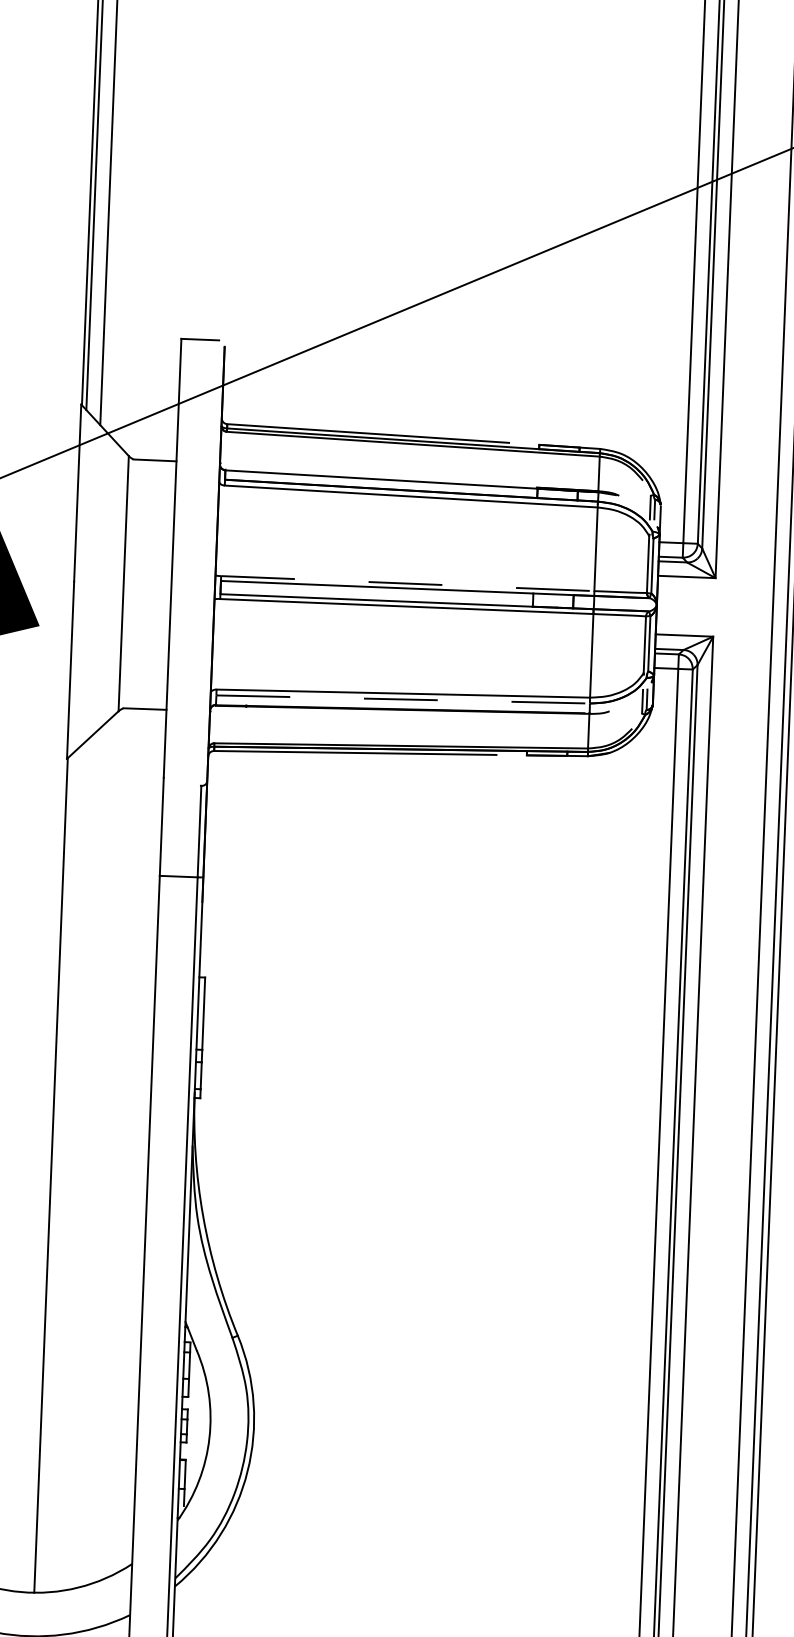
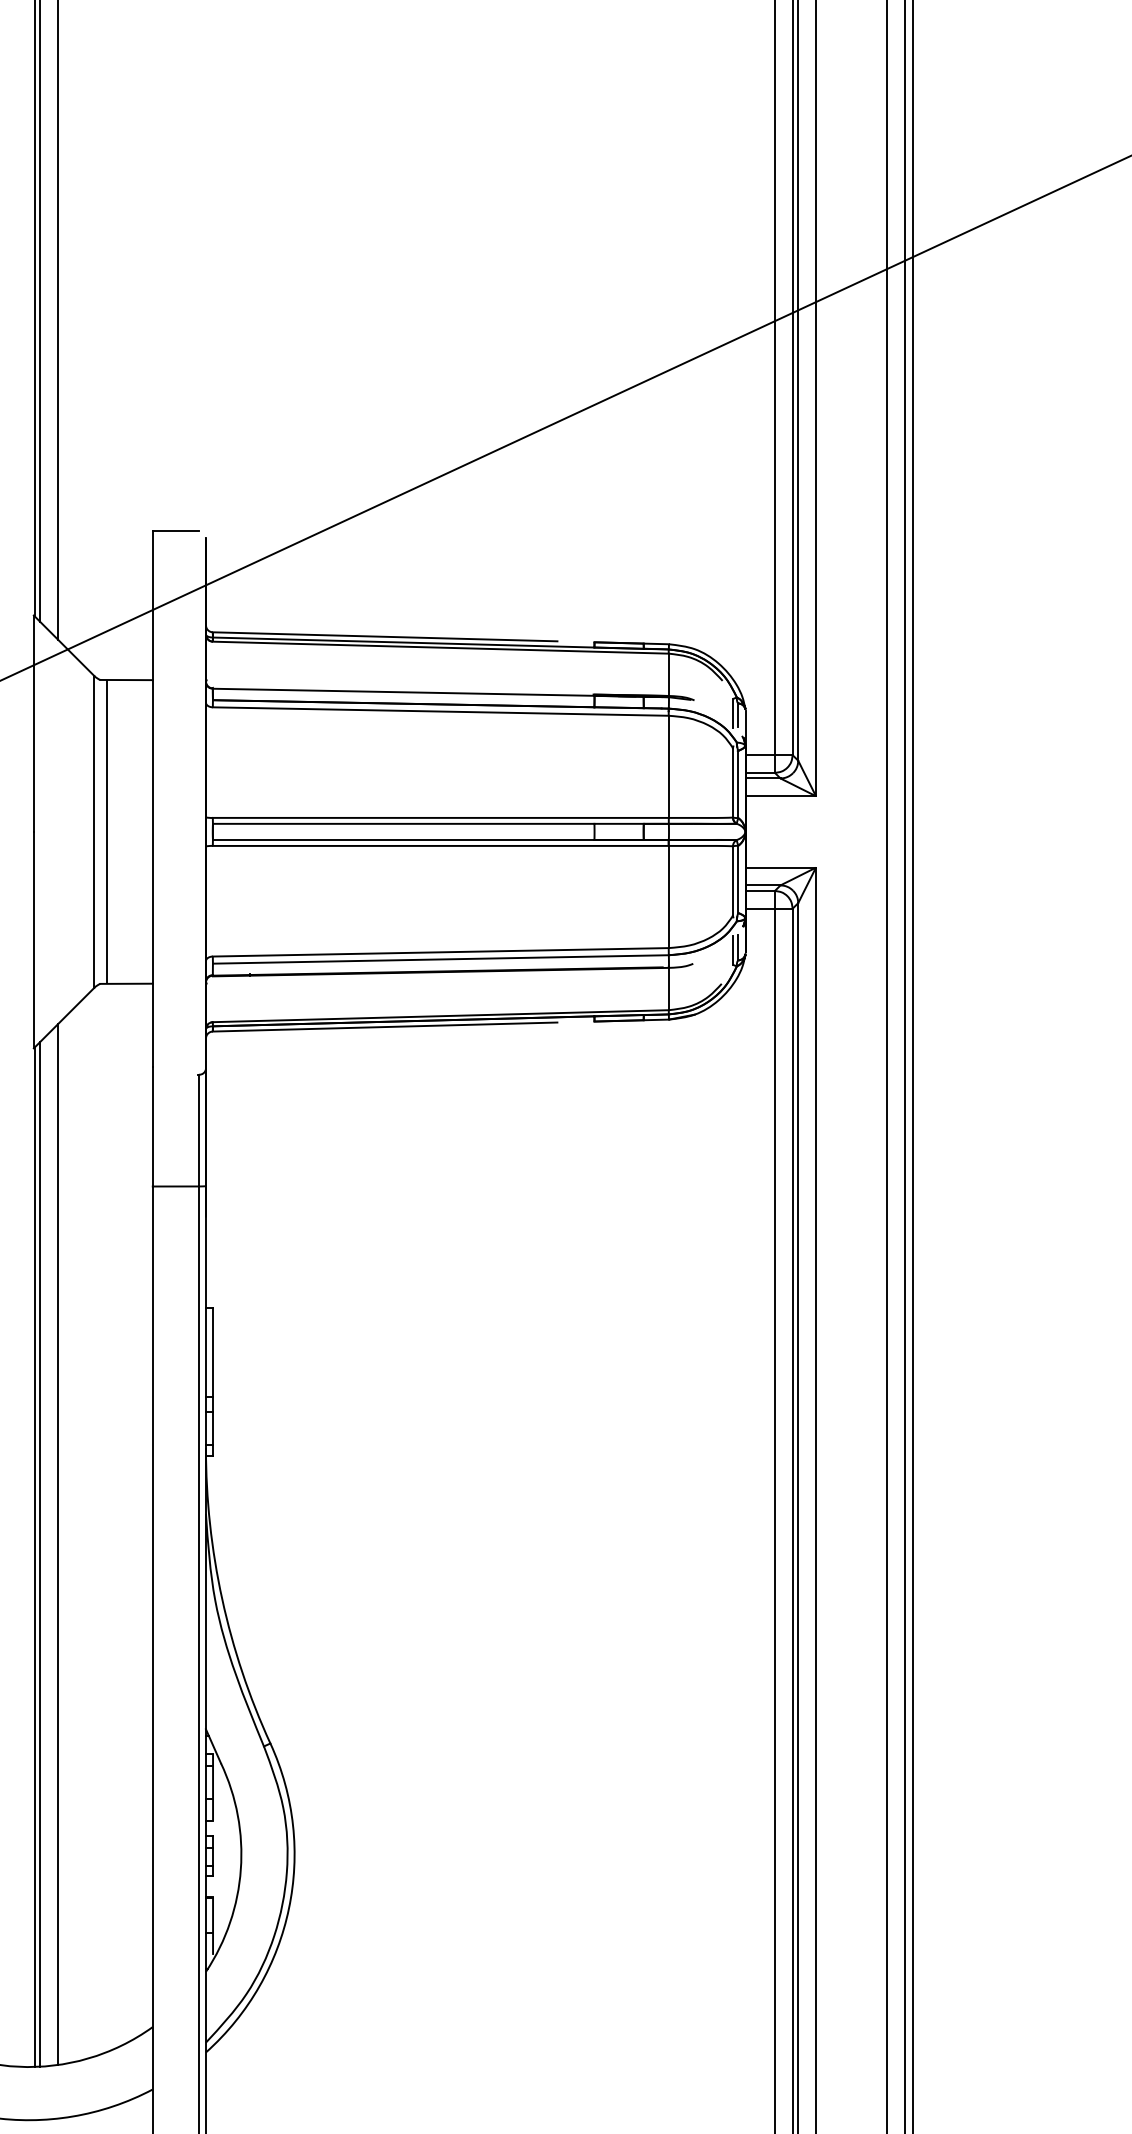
line: (133, 583) -> (106, 831), added
line: (407, 583) -> (440, 817), dashed -> solid
line: (402, 699) -> (440, 959), dashed -> solid
line: (70, 1165) -> (58, 1544), added
line: (55, 1172) -> (40, 1553), added

